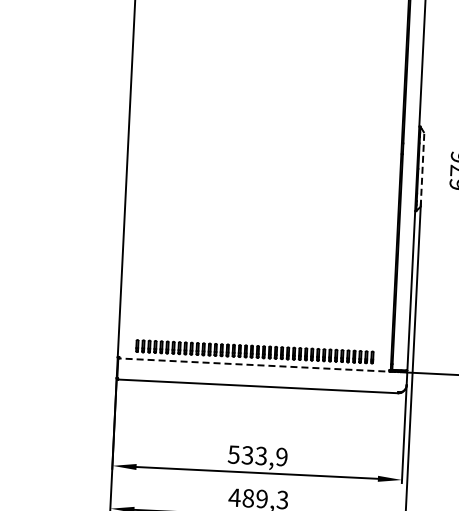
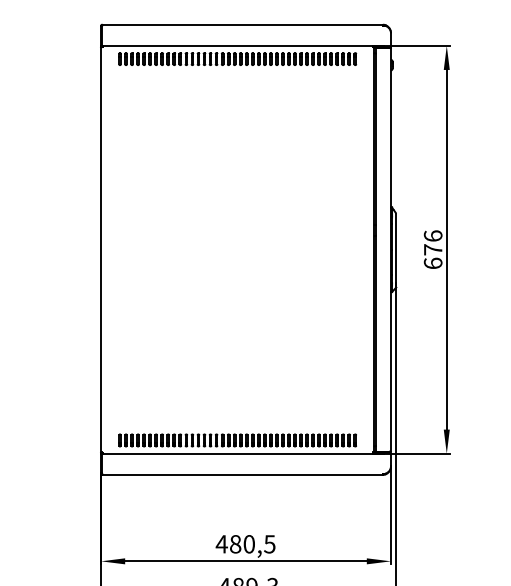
line: (422, 169) -> (396, 250), dashed -> solid
line: (263, 365) -> (246, 453), dashed -> solid
text: (257, 456) -> (245, 544), 533,9 -> 480,5

